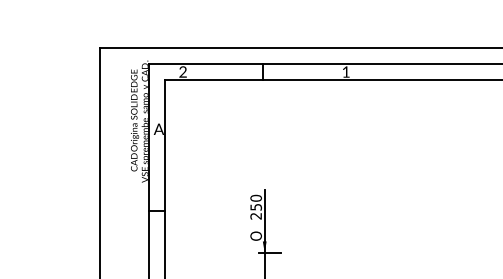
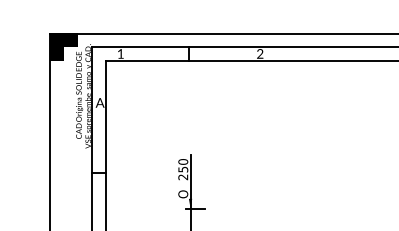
fill: (116, 63) -> (63, 46), added
text: (182, 71) -> (120, 53), 2 -> 1
text: (345, 71) -> (259, 53), 1 -> 2

